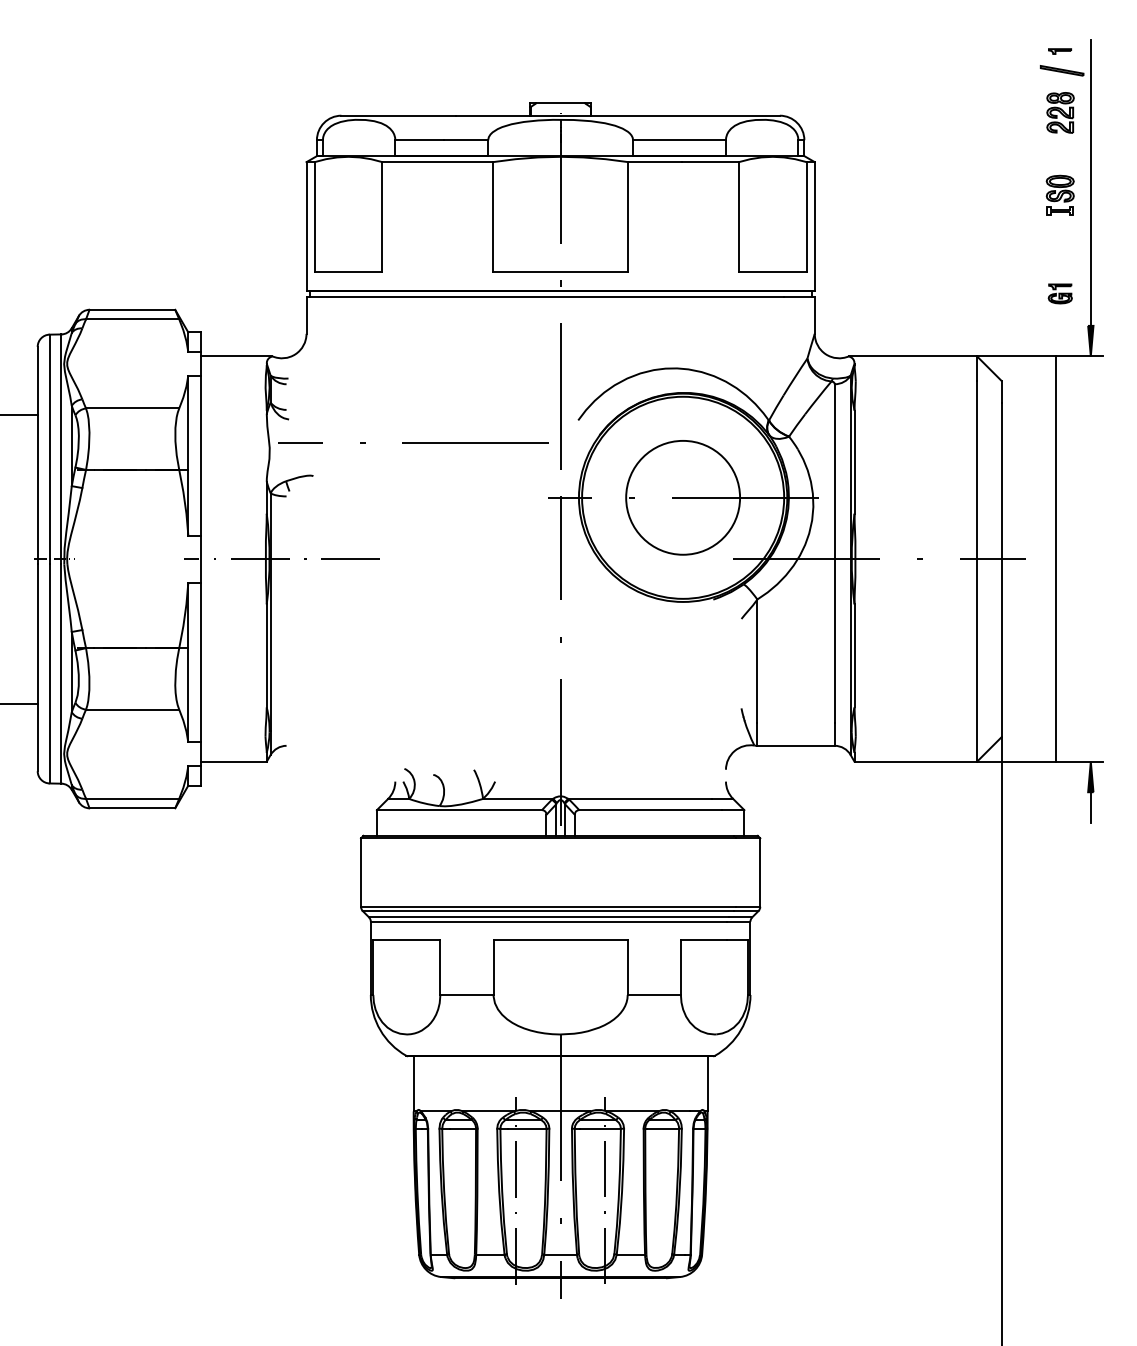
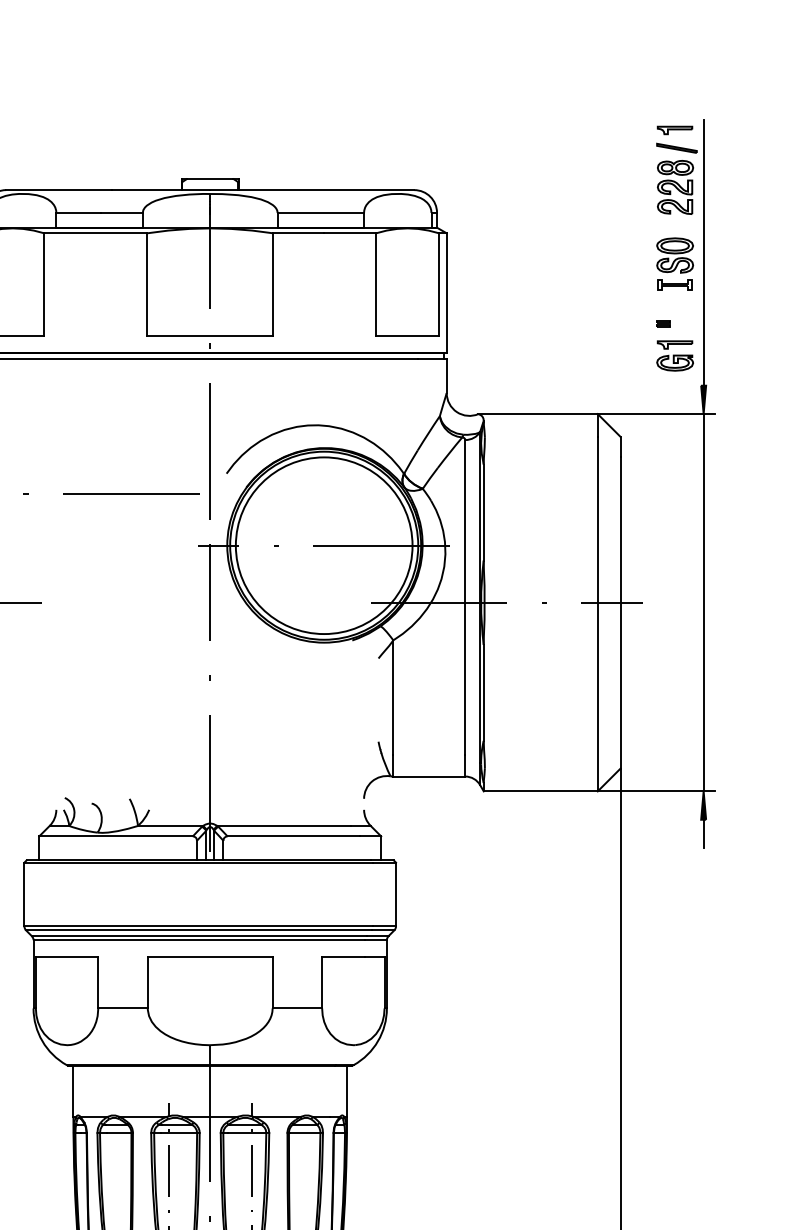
part: (1059, 51) -> (674, 130), size x1.67
part: (1060, 112) -> (675, 187), size x1.43
part: (1060, 194) -> (675, 263), size x1.43
part: (1047, 259) -> (663, 323), added
part: (1060, 293) -> (675, 355), size x1.67
circle: (683, 497) -> (324, 545), size x1.67
line: (1055, 558) -> (703, 602), moved

